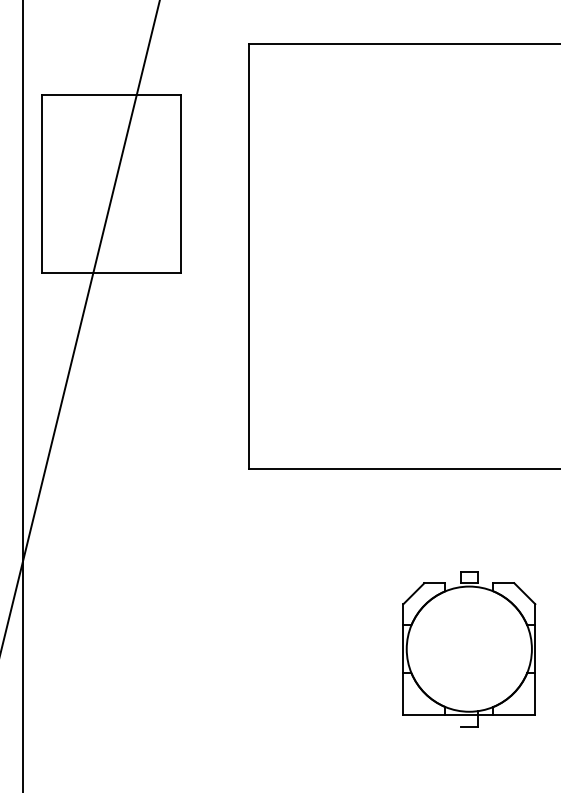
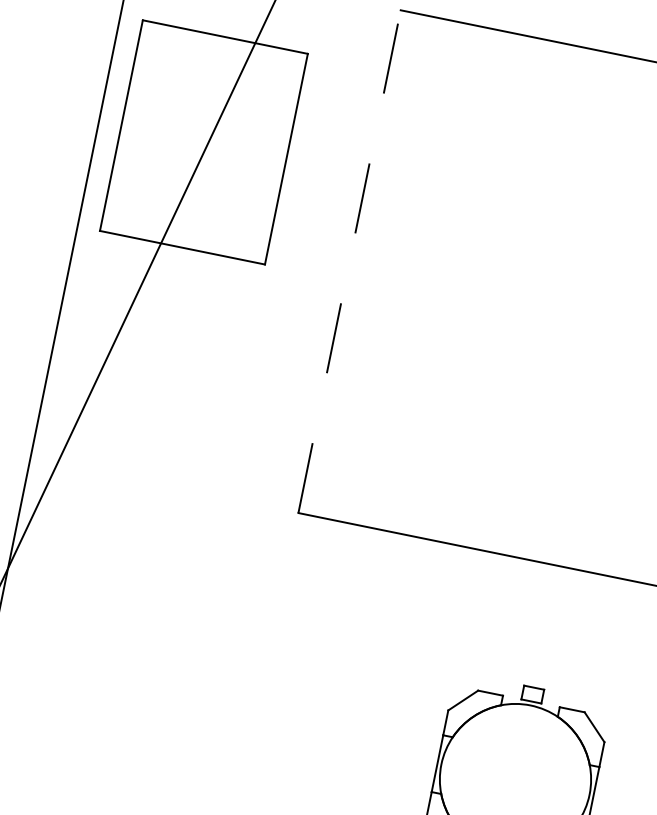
line: (249, 256) -> (349, 261), solid -> dashed

